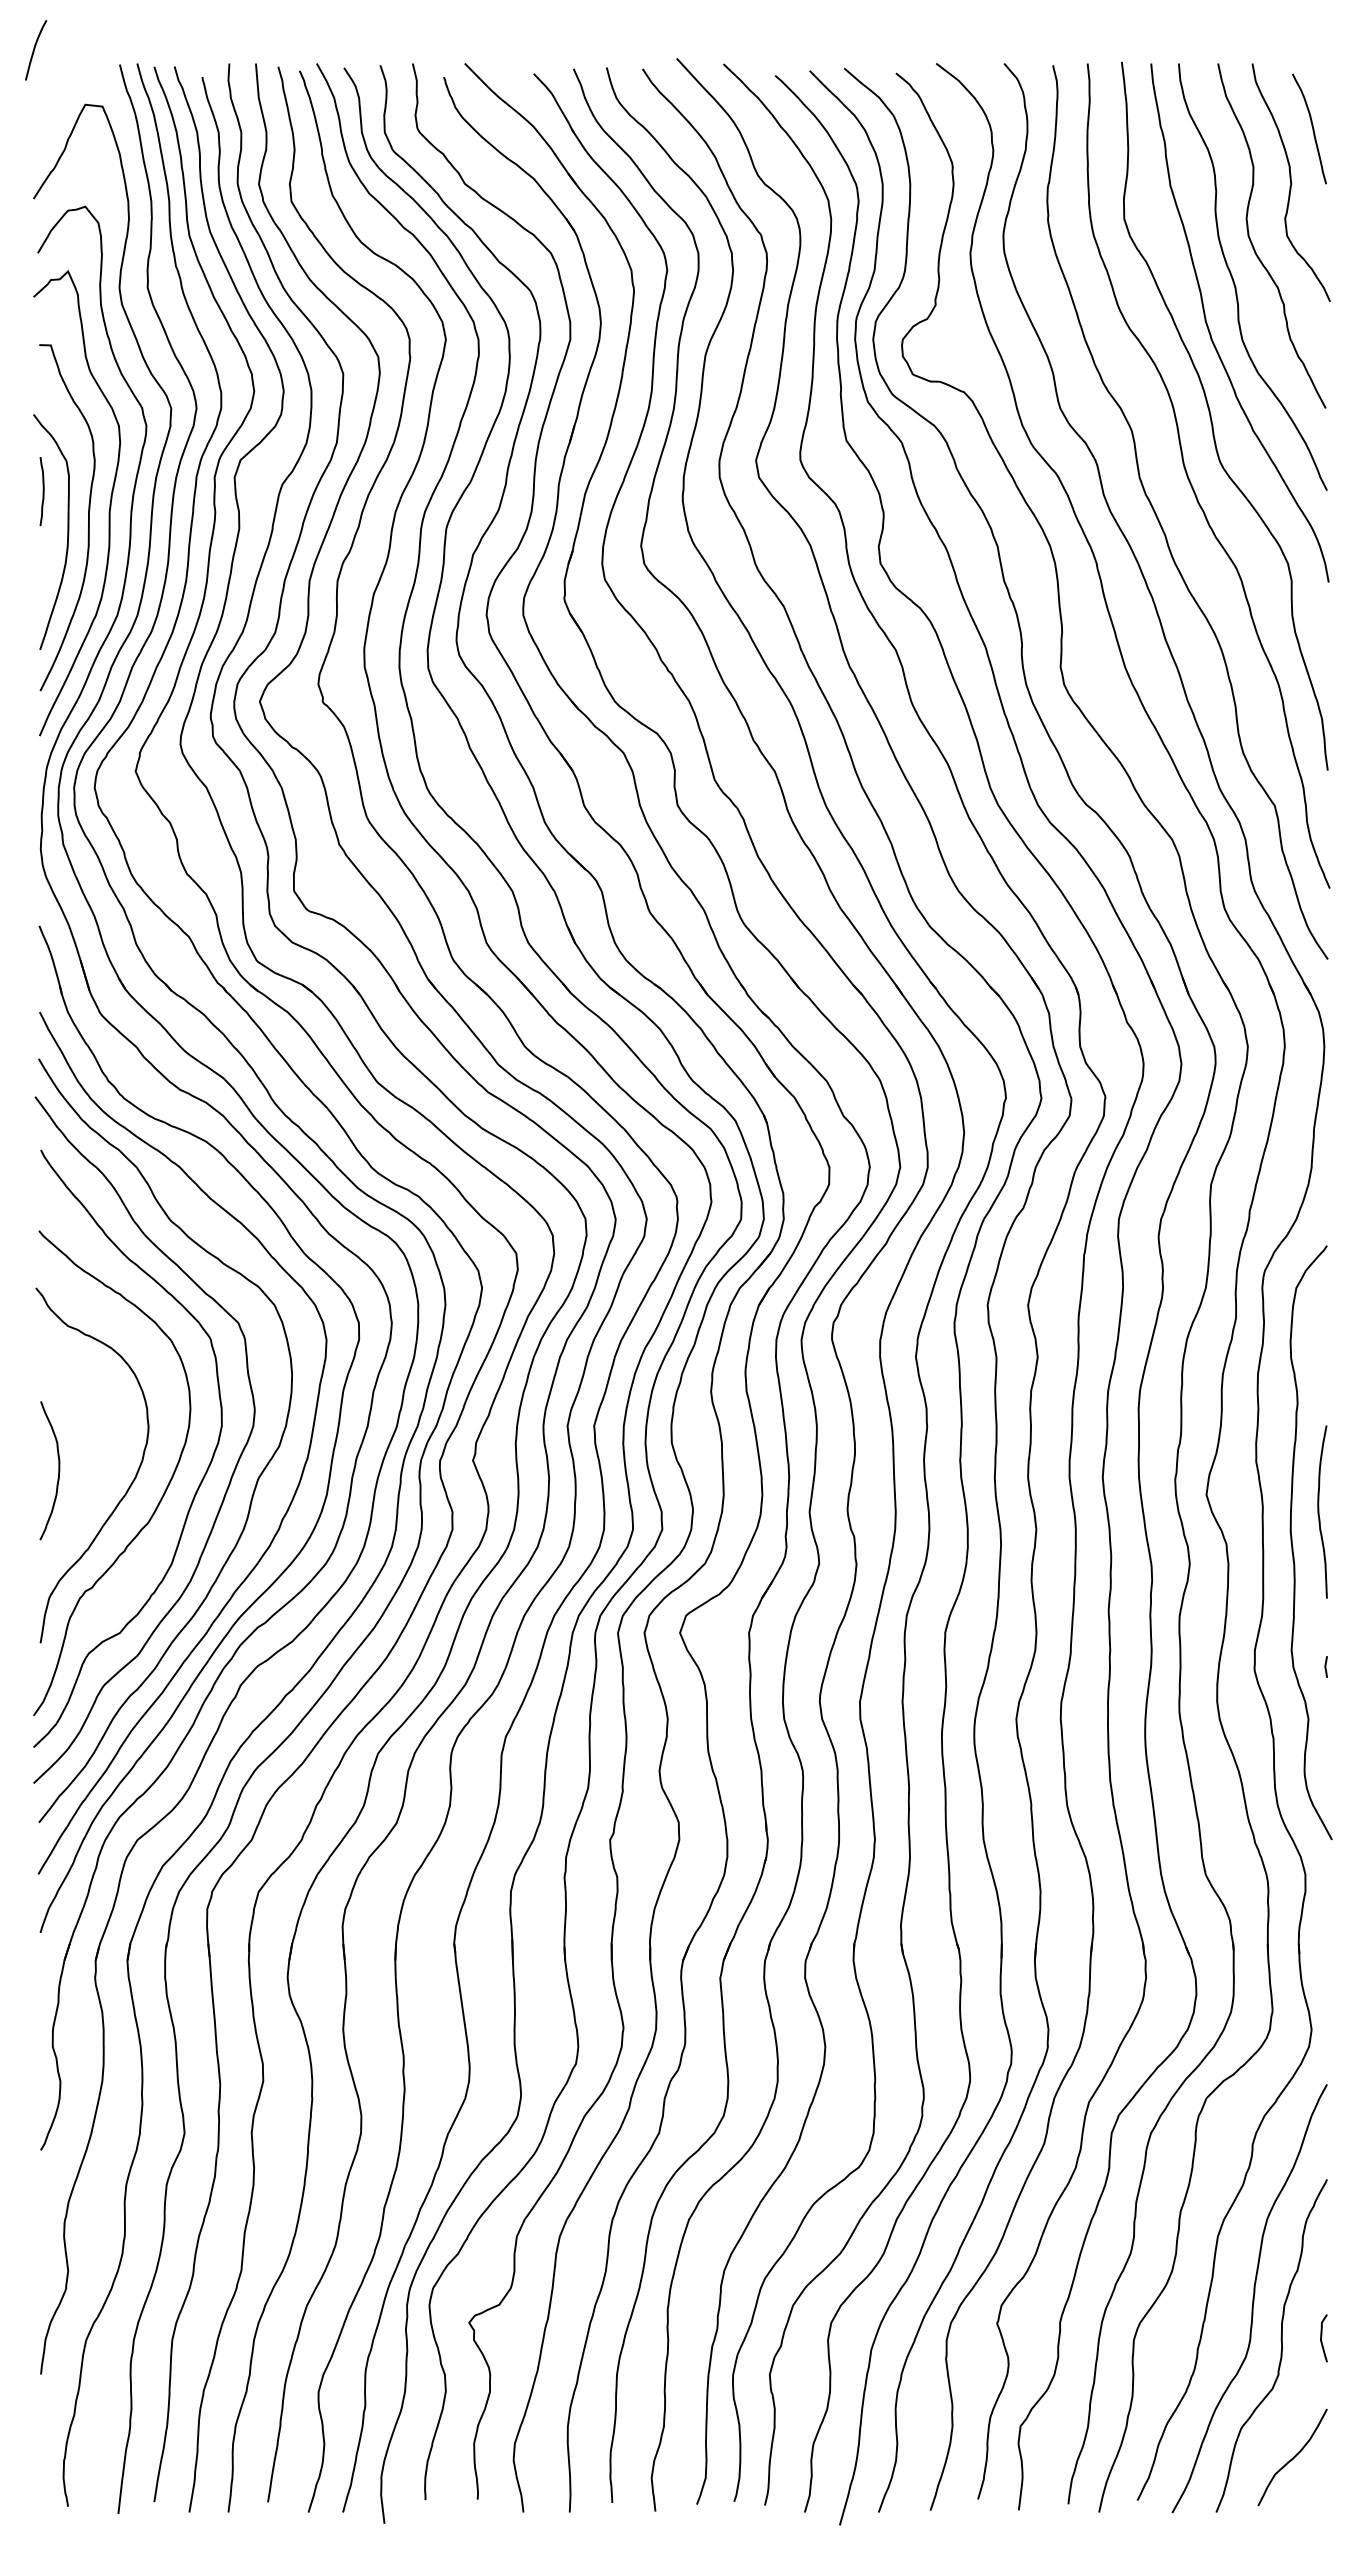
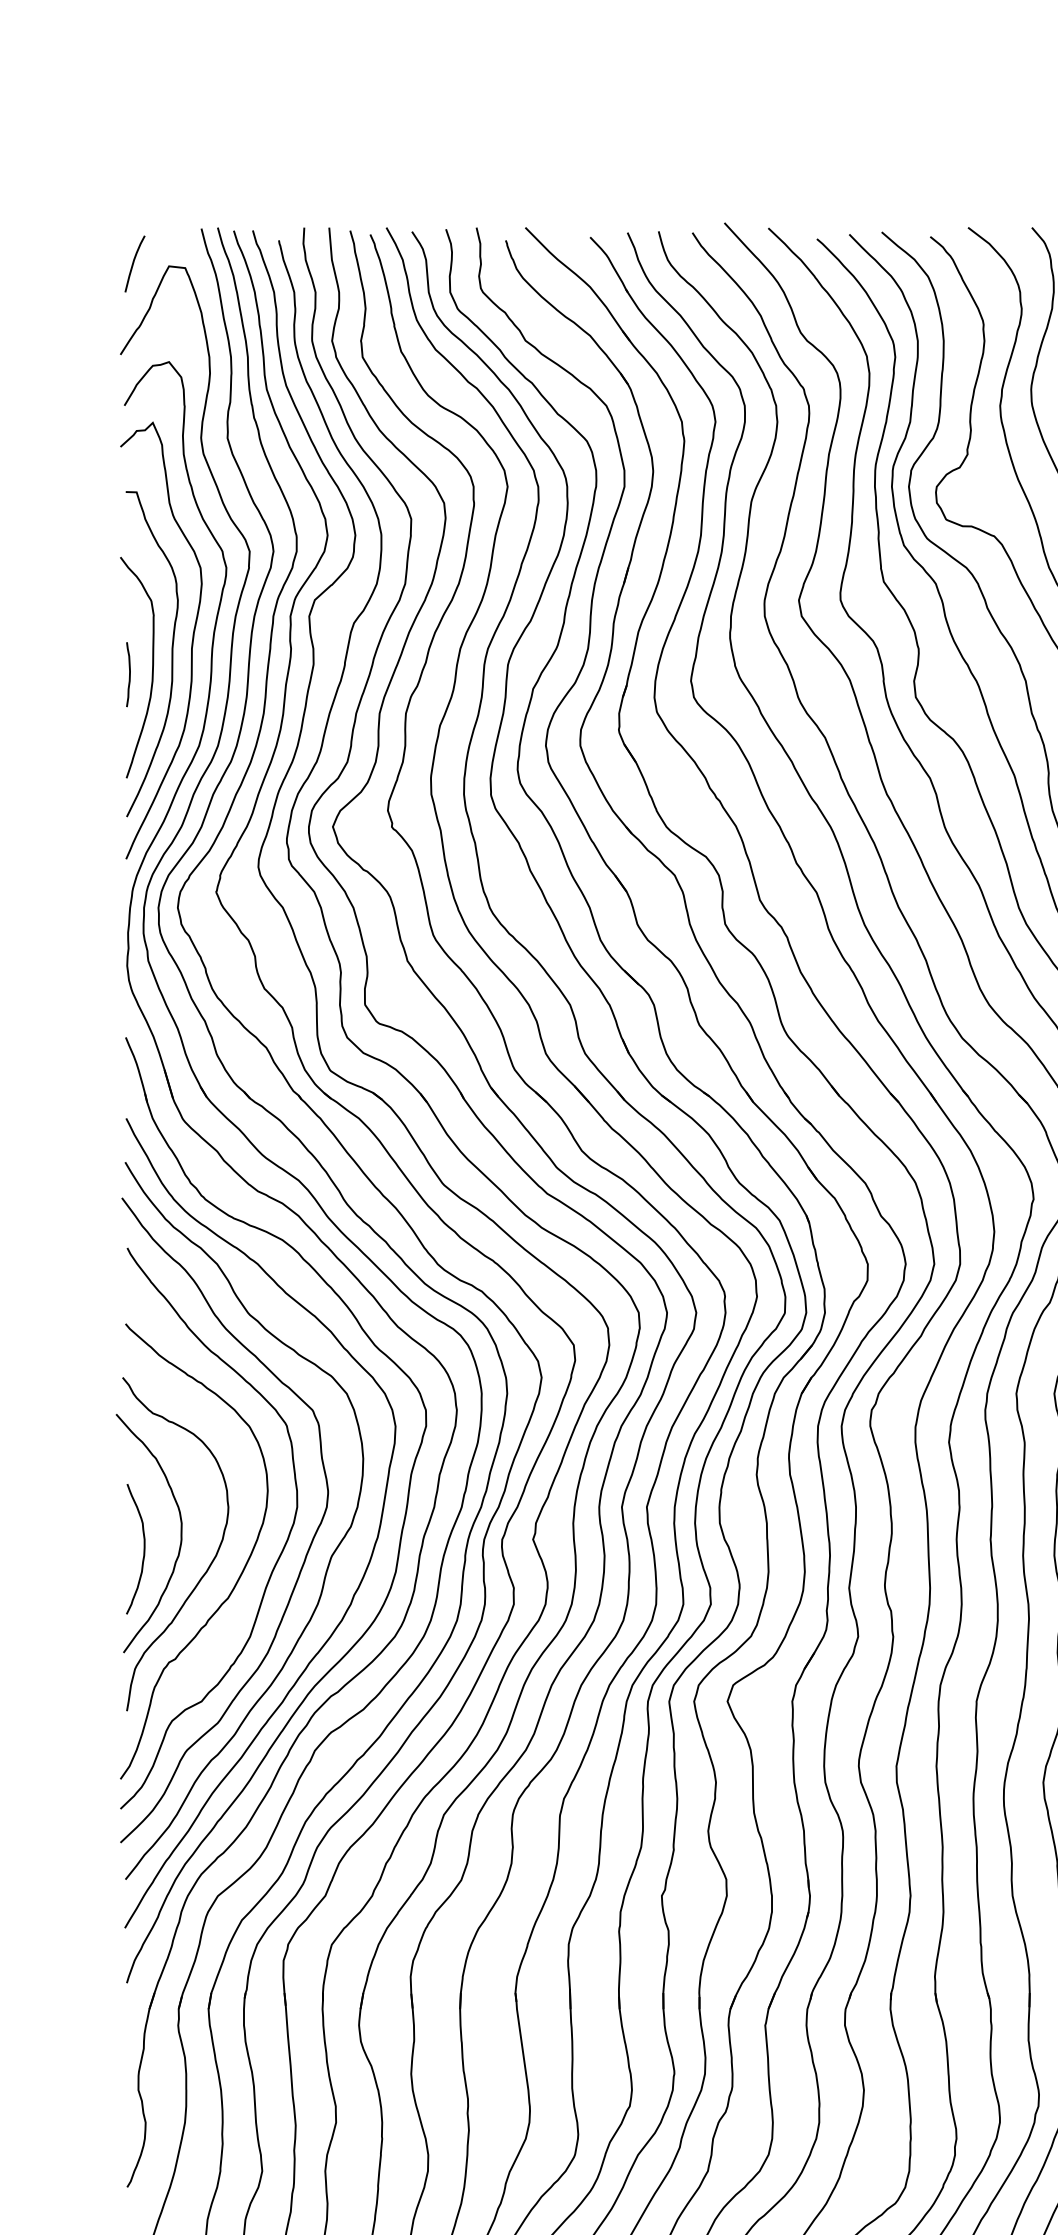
curve: (35, 49) -> (134, 263), moved
curve: (42, 491) -> (128, 674), moved
curve: (97, 1453) -> (180, 1532), added

